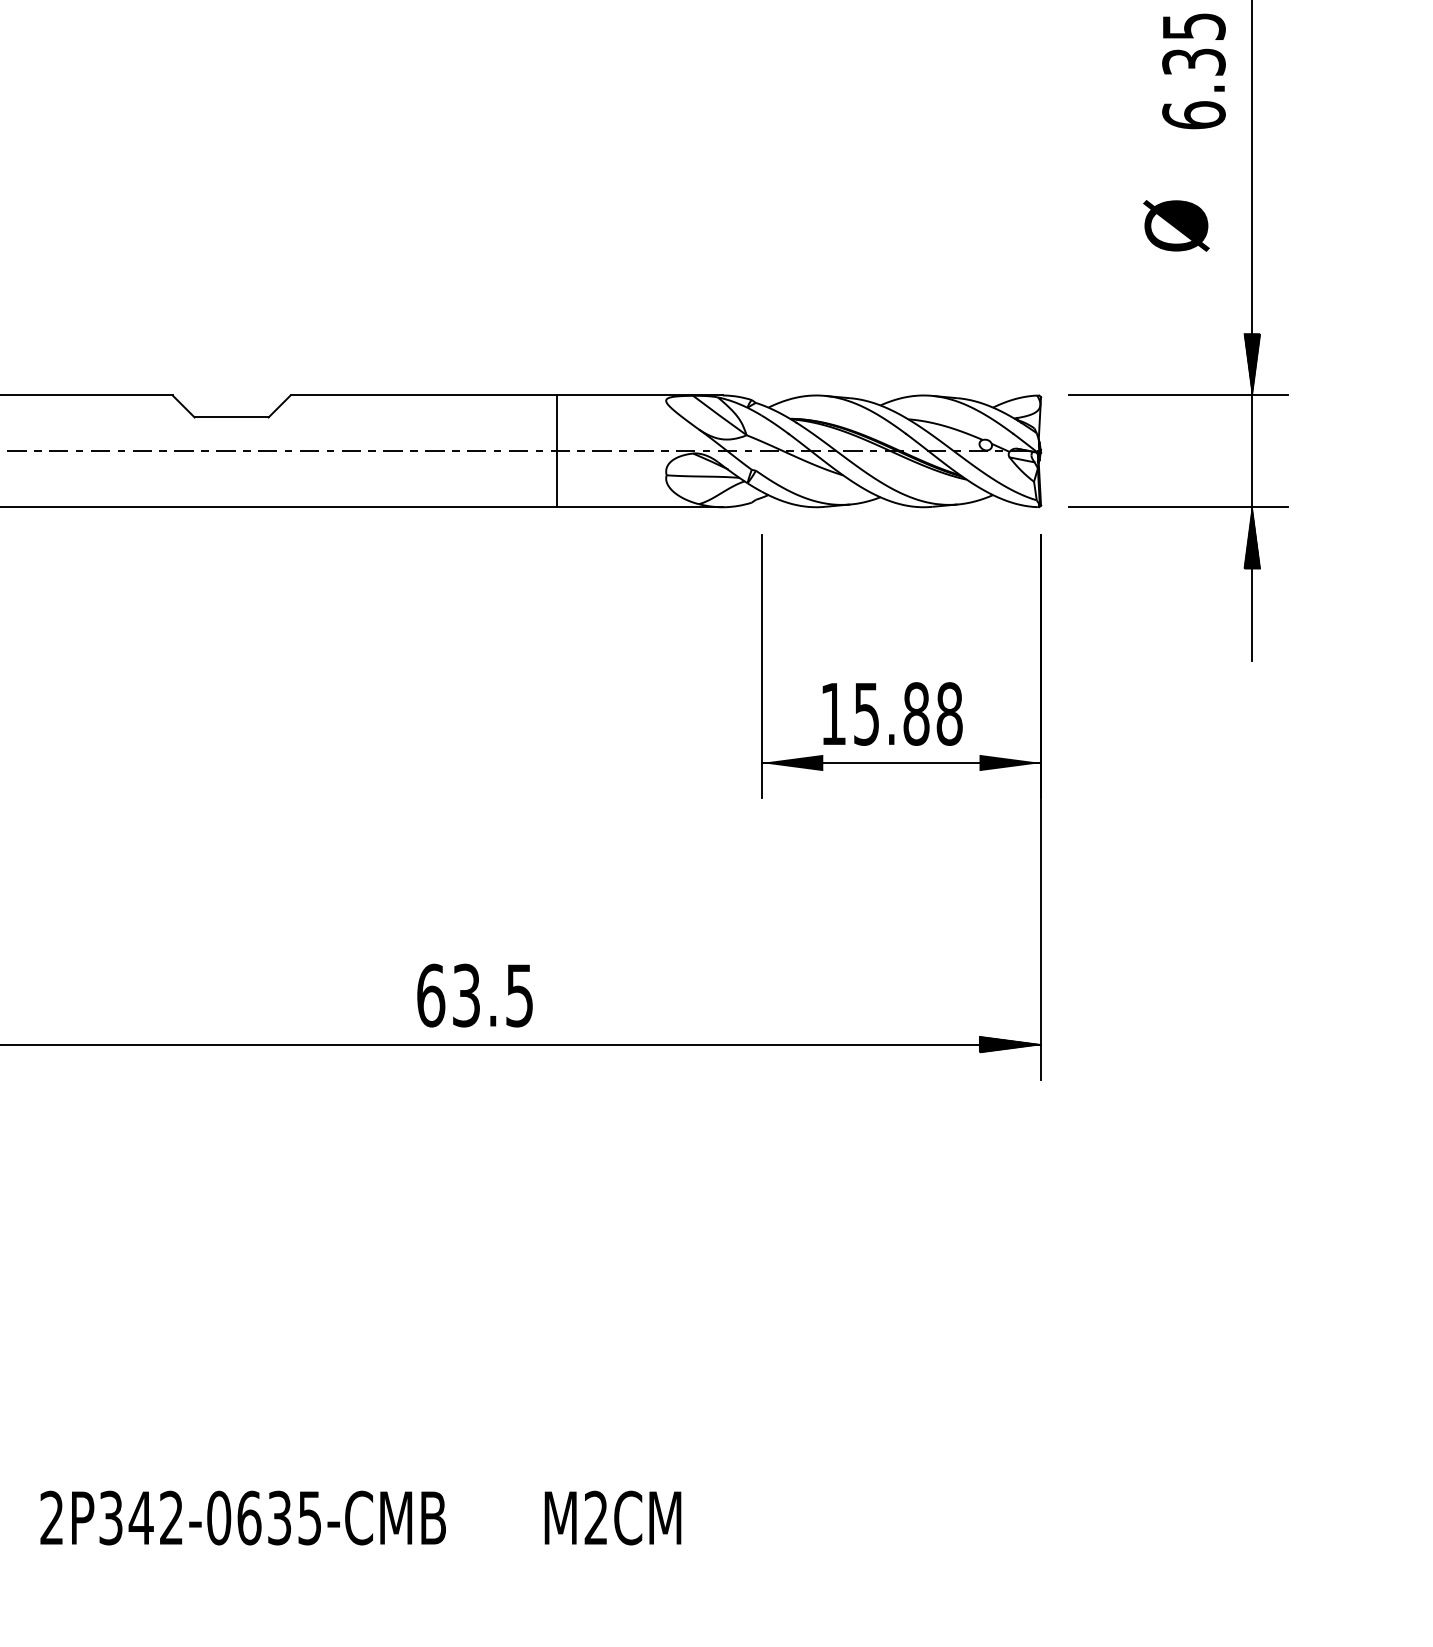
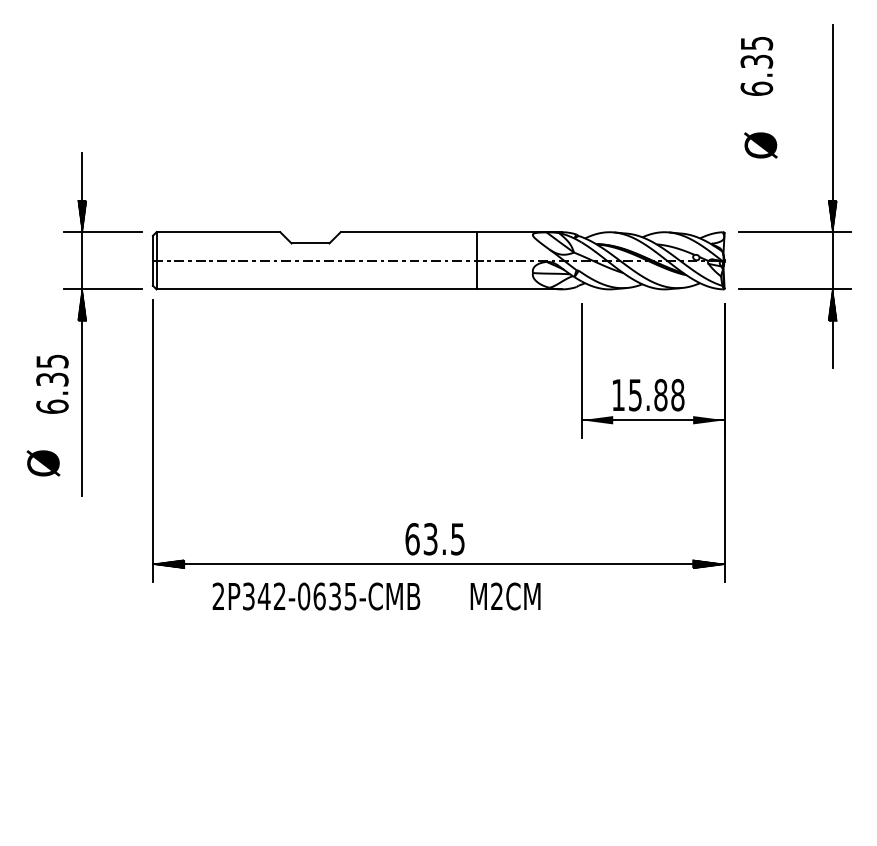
text: (1193, 71) -> (756, 66), moved
text: (1175, 225) -> (760, 145), moved
text: (360, 1518) -> (376, 596), moved

